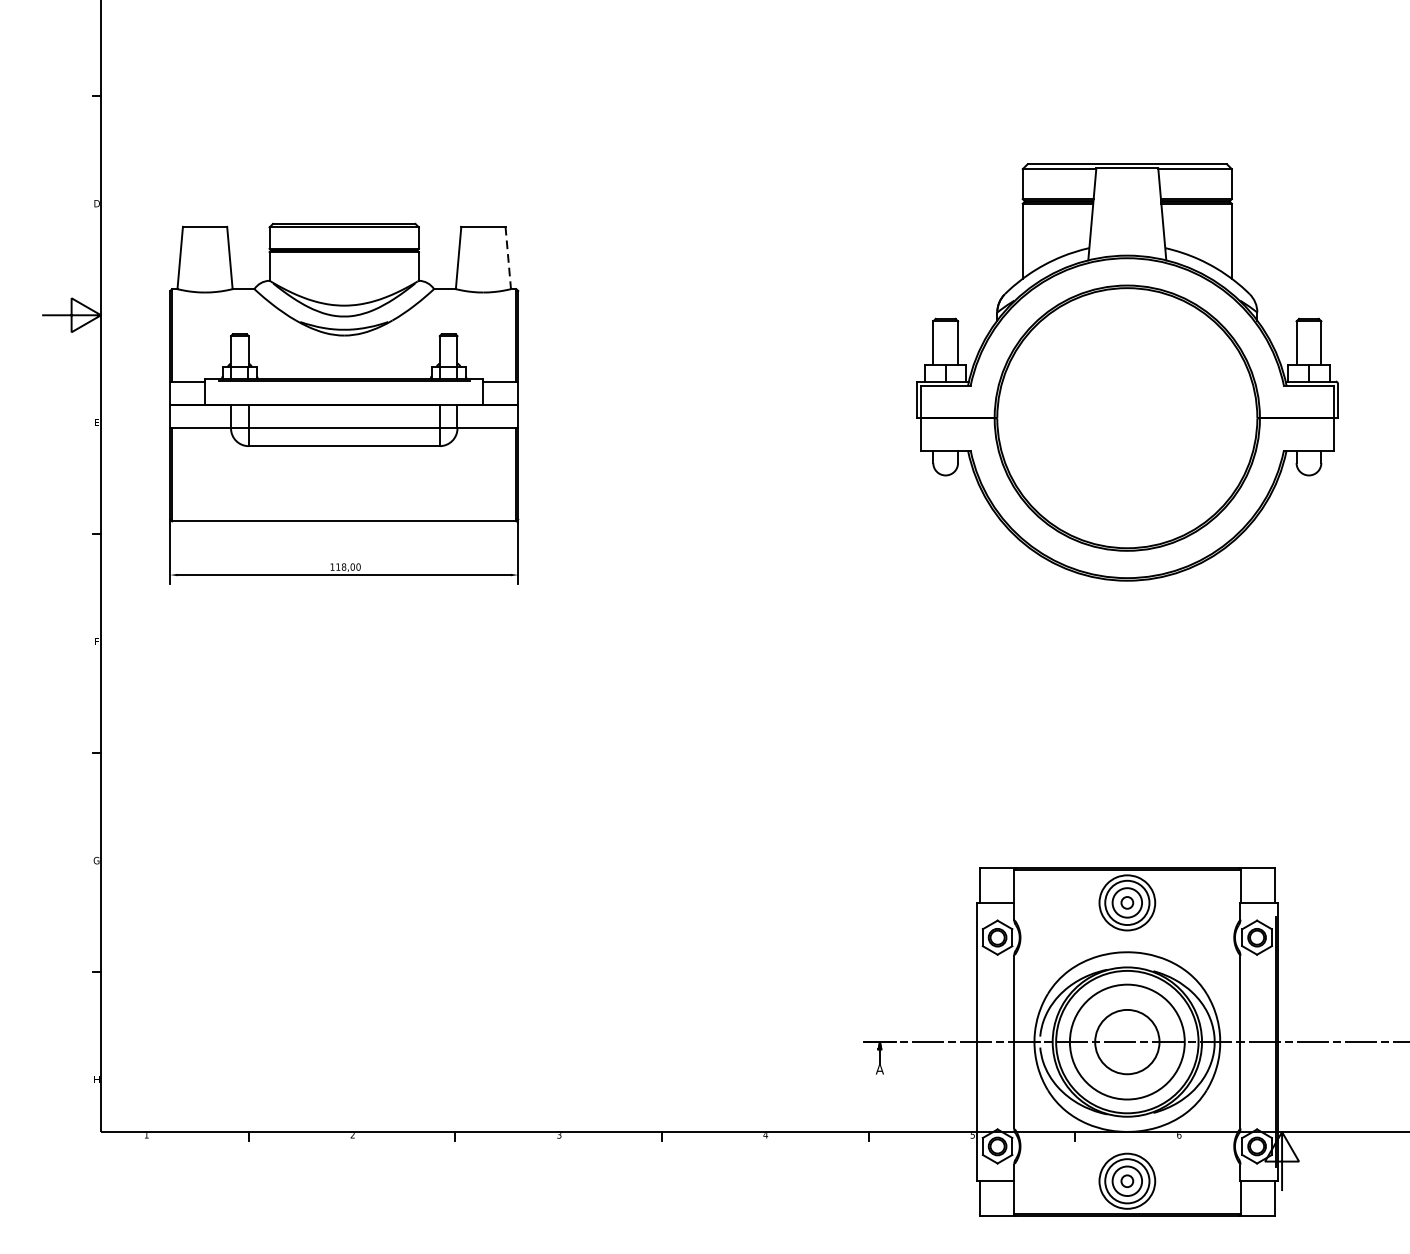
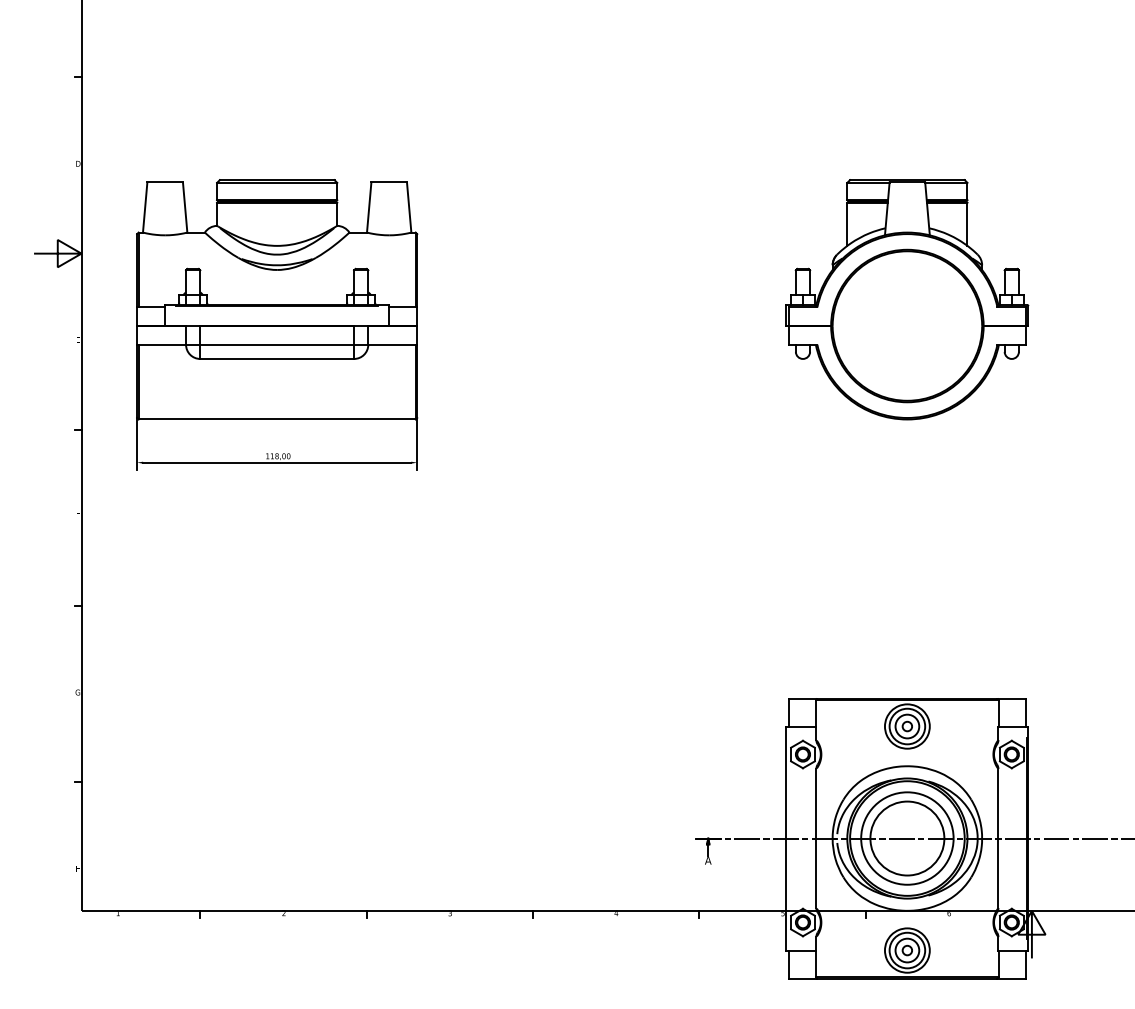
line: (508, 259) -> (409, 208), dashed -> solid
part: (1127, 372) -> (907, 299), size x0.71
circle: (1127, 1042) -> (907, 838), size x1.43

